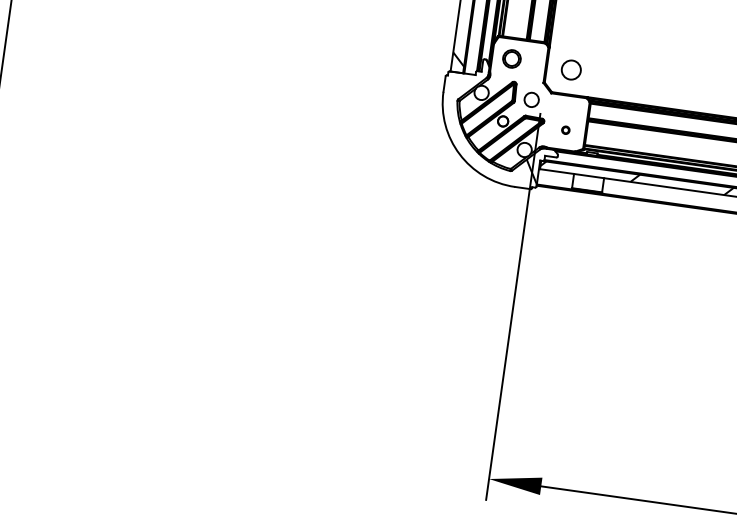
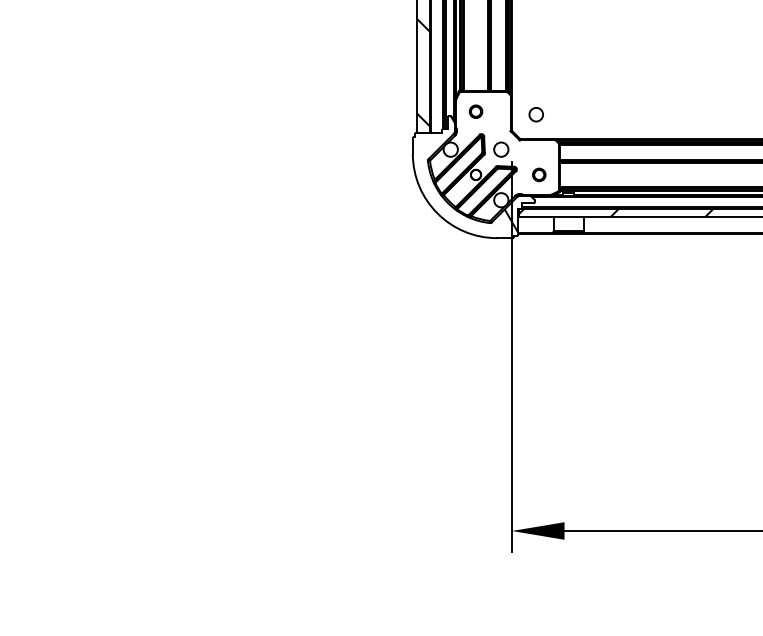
part: (511, 58) -> (475, 111), size x0.71
circle: (570, 69) -> (535, 114), size x0.71
part: (566, 129) -> (539, 174), size x1.67

